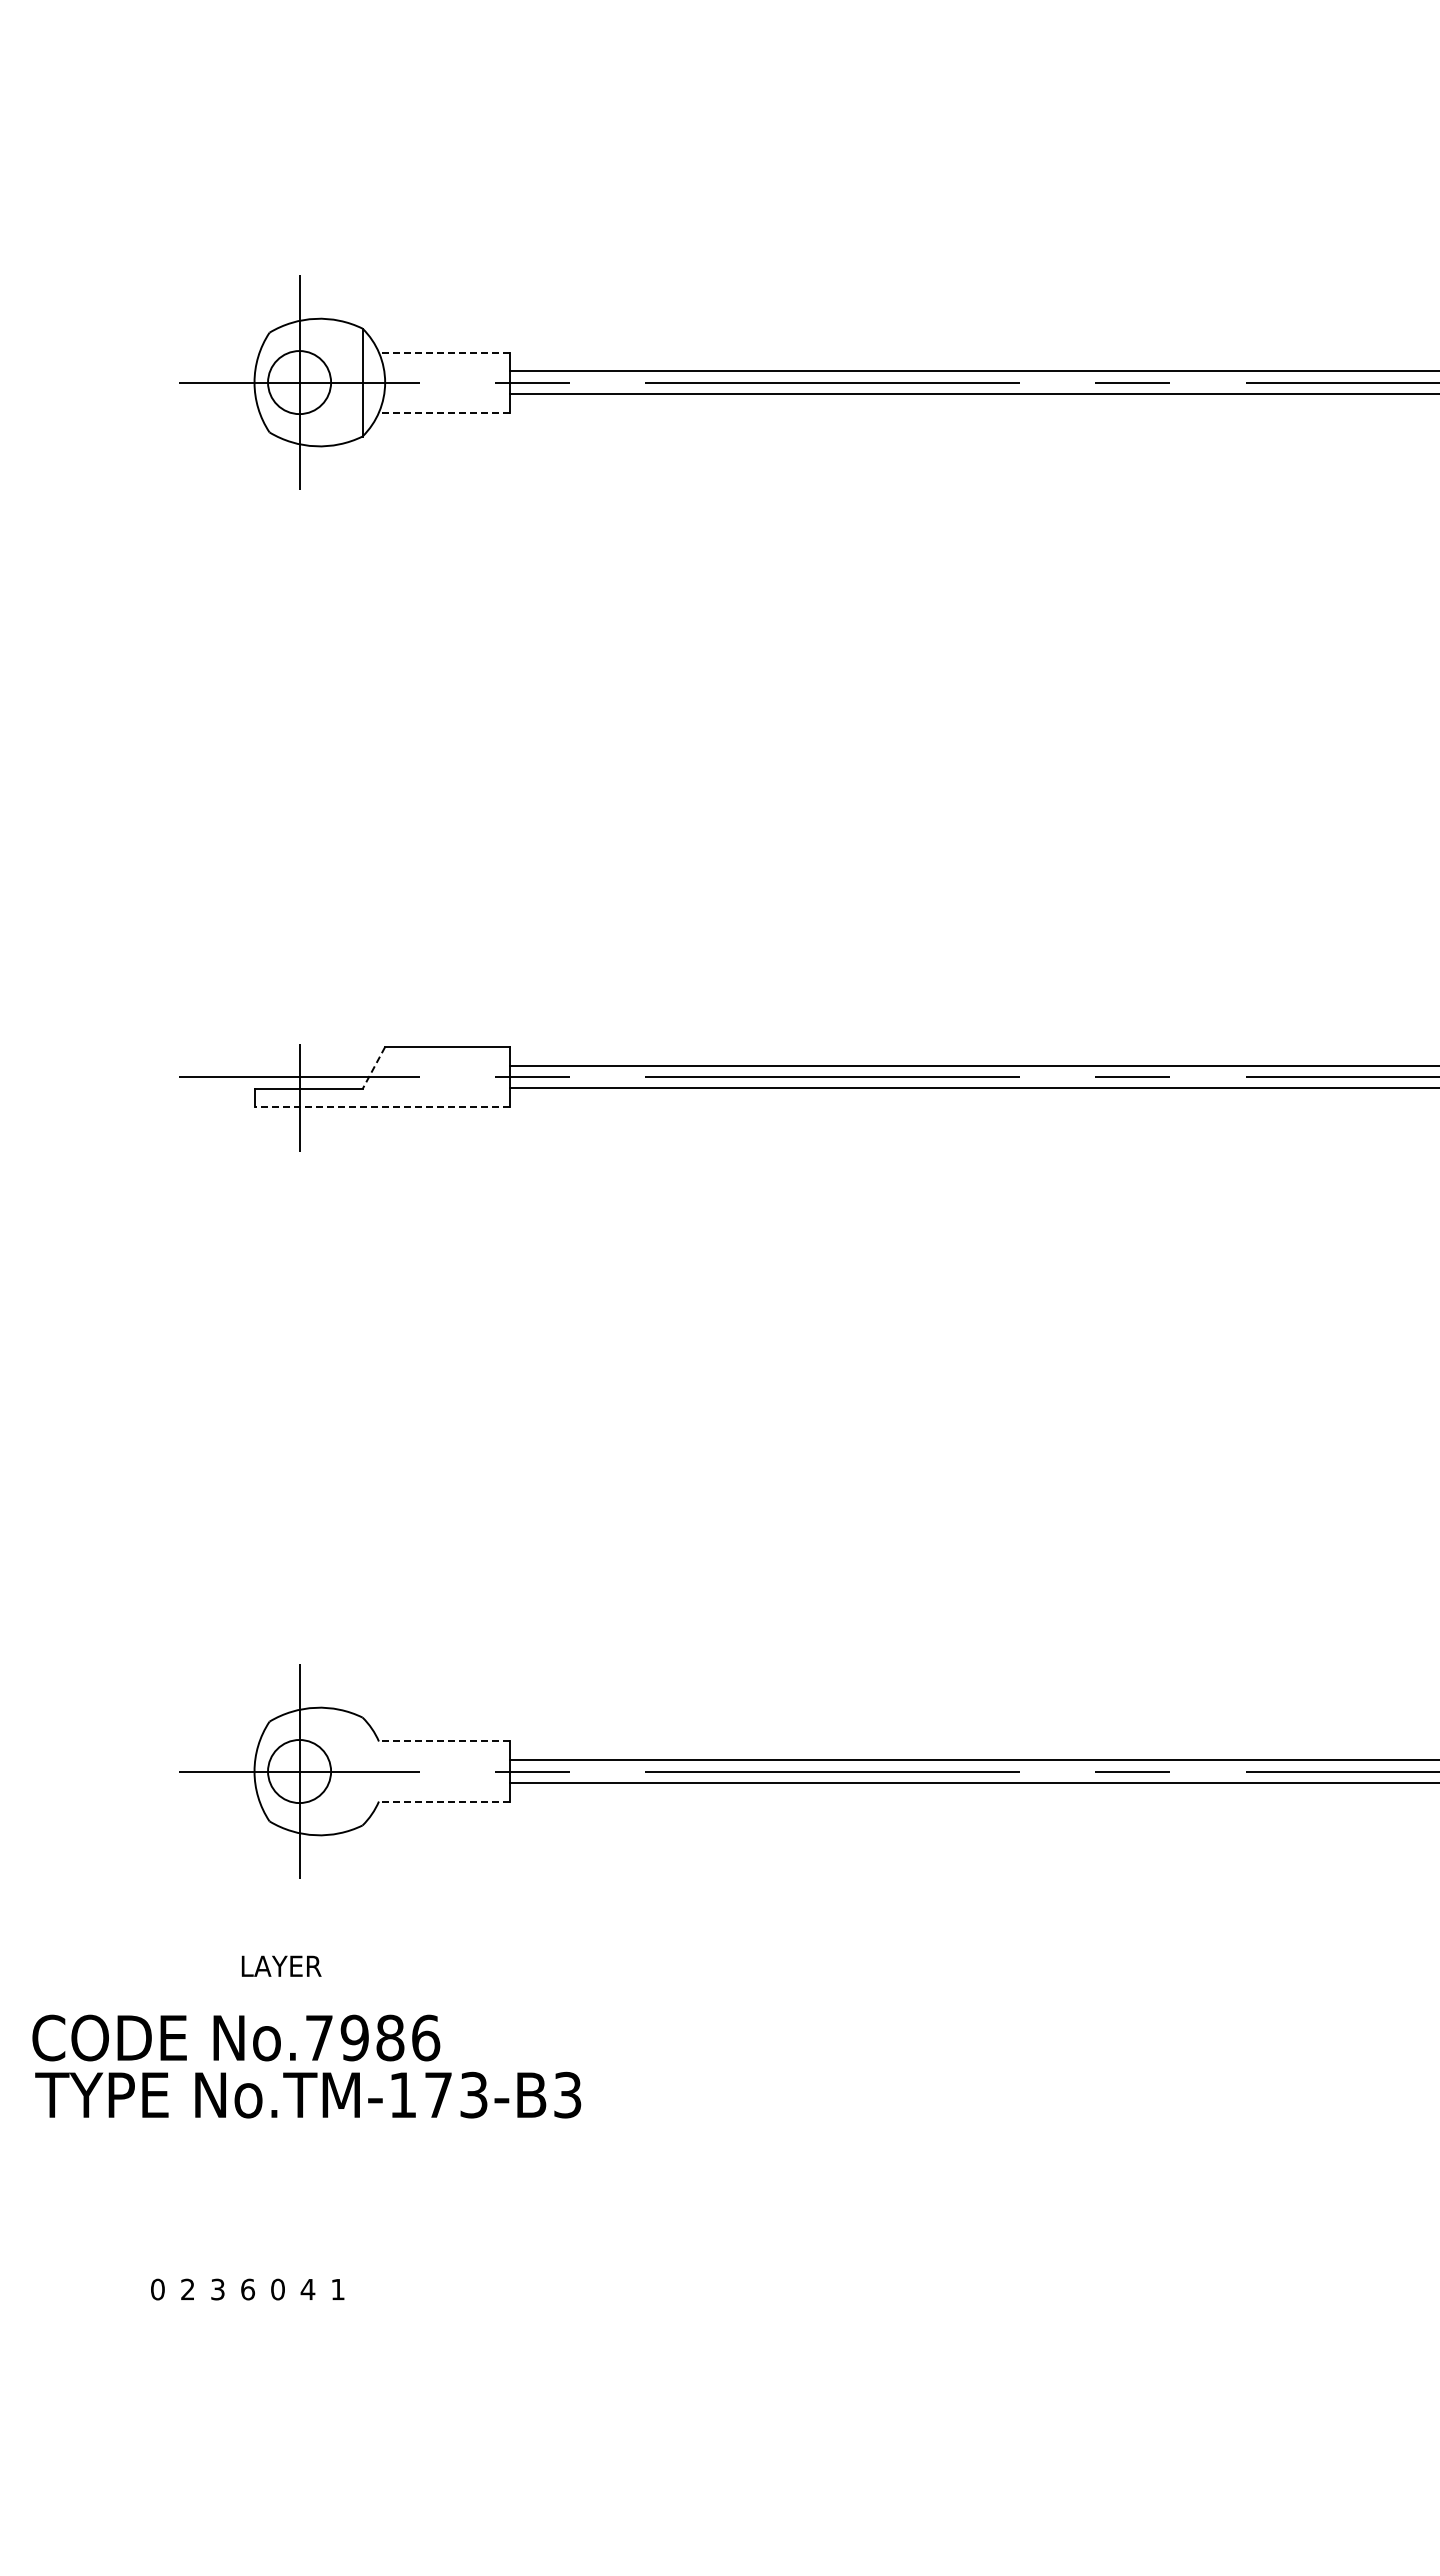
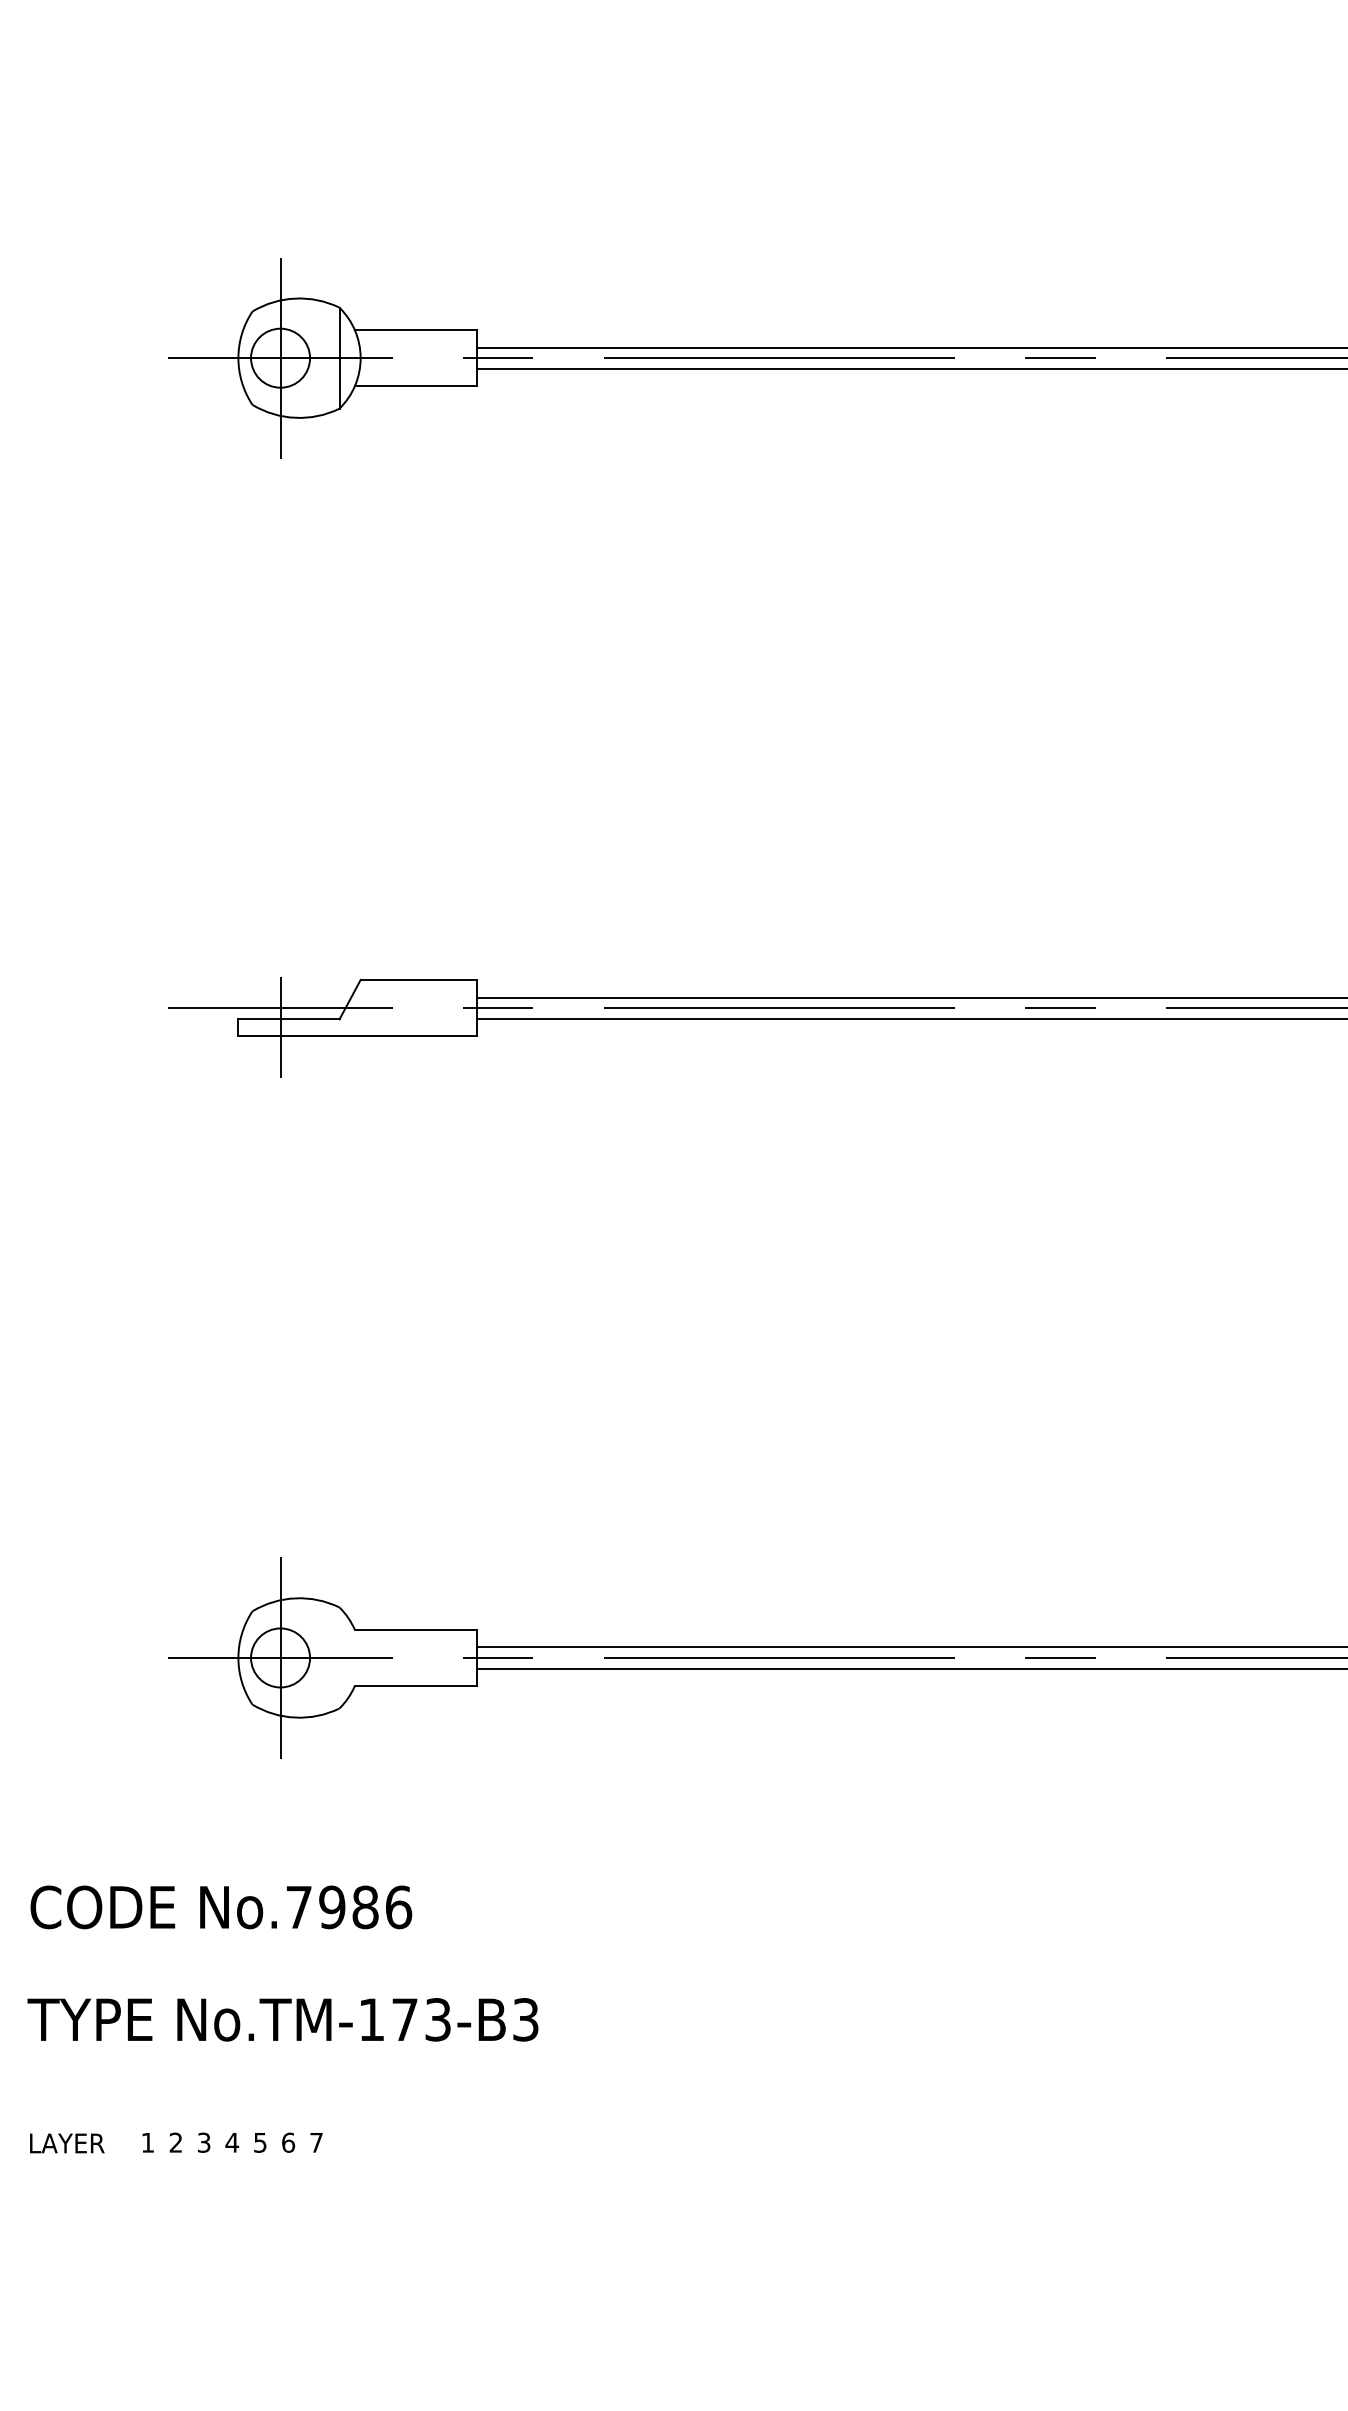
line: (443, 352) -> (415, 330), dashed -> solid
line: (443, 412) -> (415, 386), dashed -> solid
line: (373, 1068) -> (349, 1000), dashed -> solid
line: (382, 1107) -> (358, 1036), dashed -> solid
line: (443, 1741) -> (415, 1629), dashed -> solid
line: (443, 1801) -> (415, 1686), dashed -> solid
text: (281, 1965) -> (67, 2142), moved
text: (308, 2094) -> (283, 2019), moved
text: (157, 2289) -> (147, 2142), 0 -> 1
text: (247, 2289) -> (231, 2142), 6 -> 4
text: (277, 2289) -> (259, 2142), 0 -> 5
text: (307, 2289) -> (287, 2142), 4 -> 6
text: (337, 2289) -> (316, 2142), 1 -> 7

